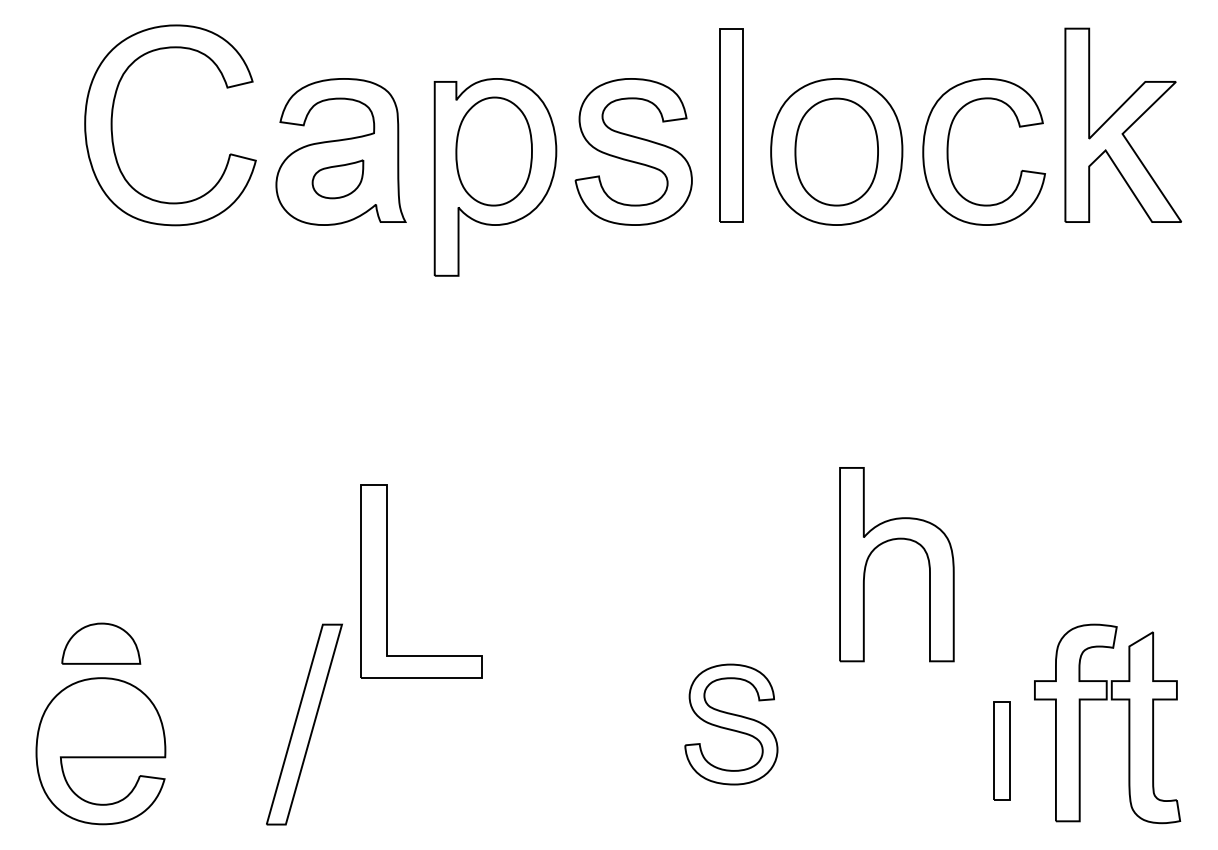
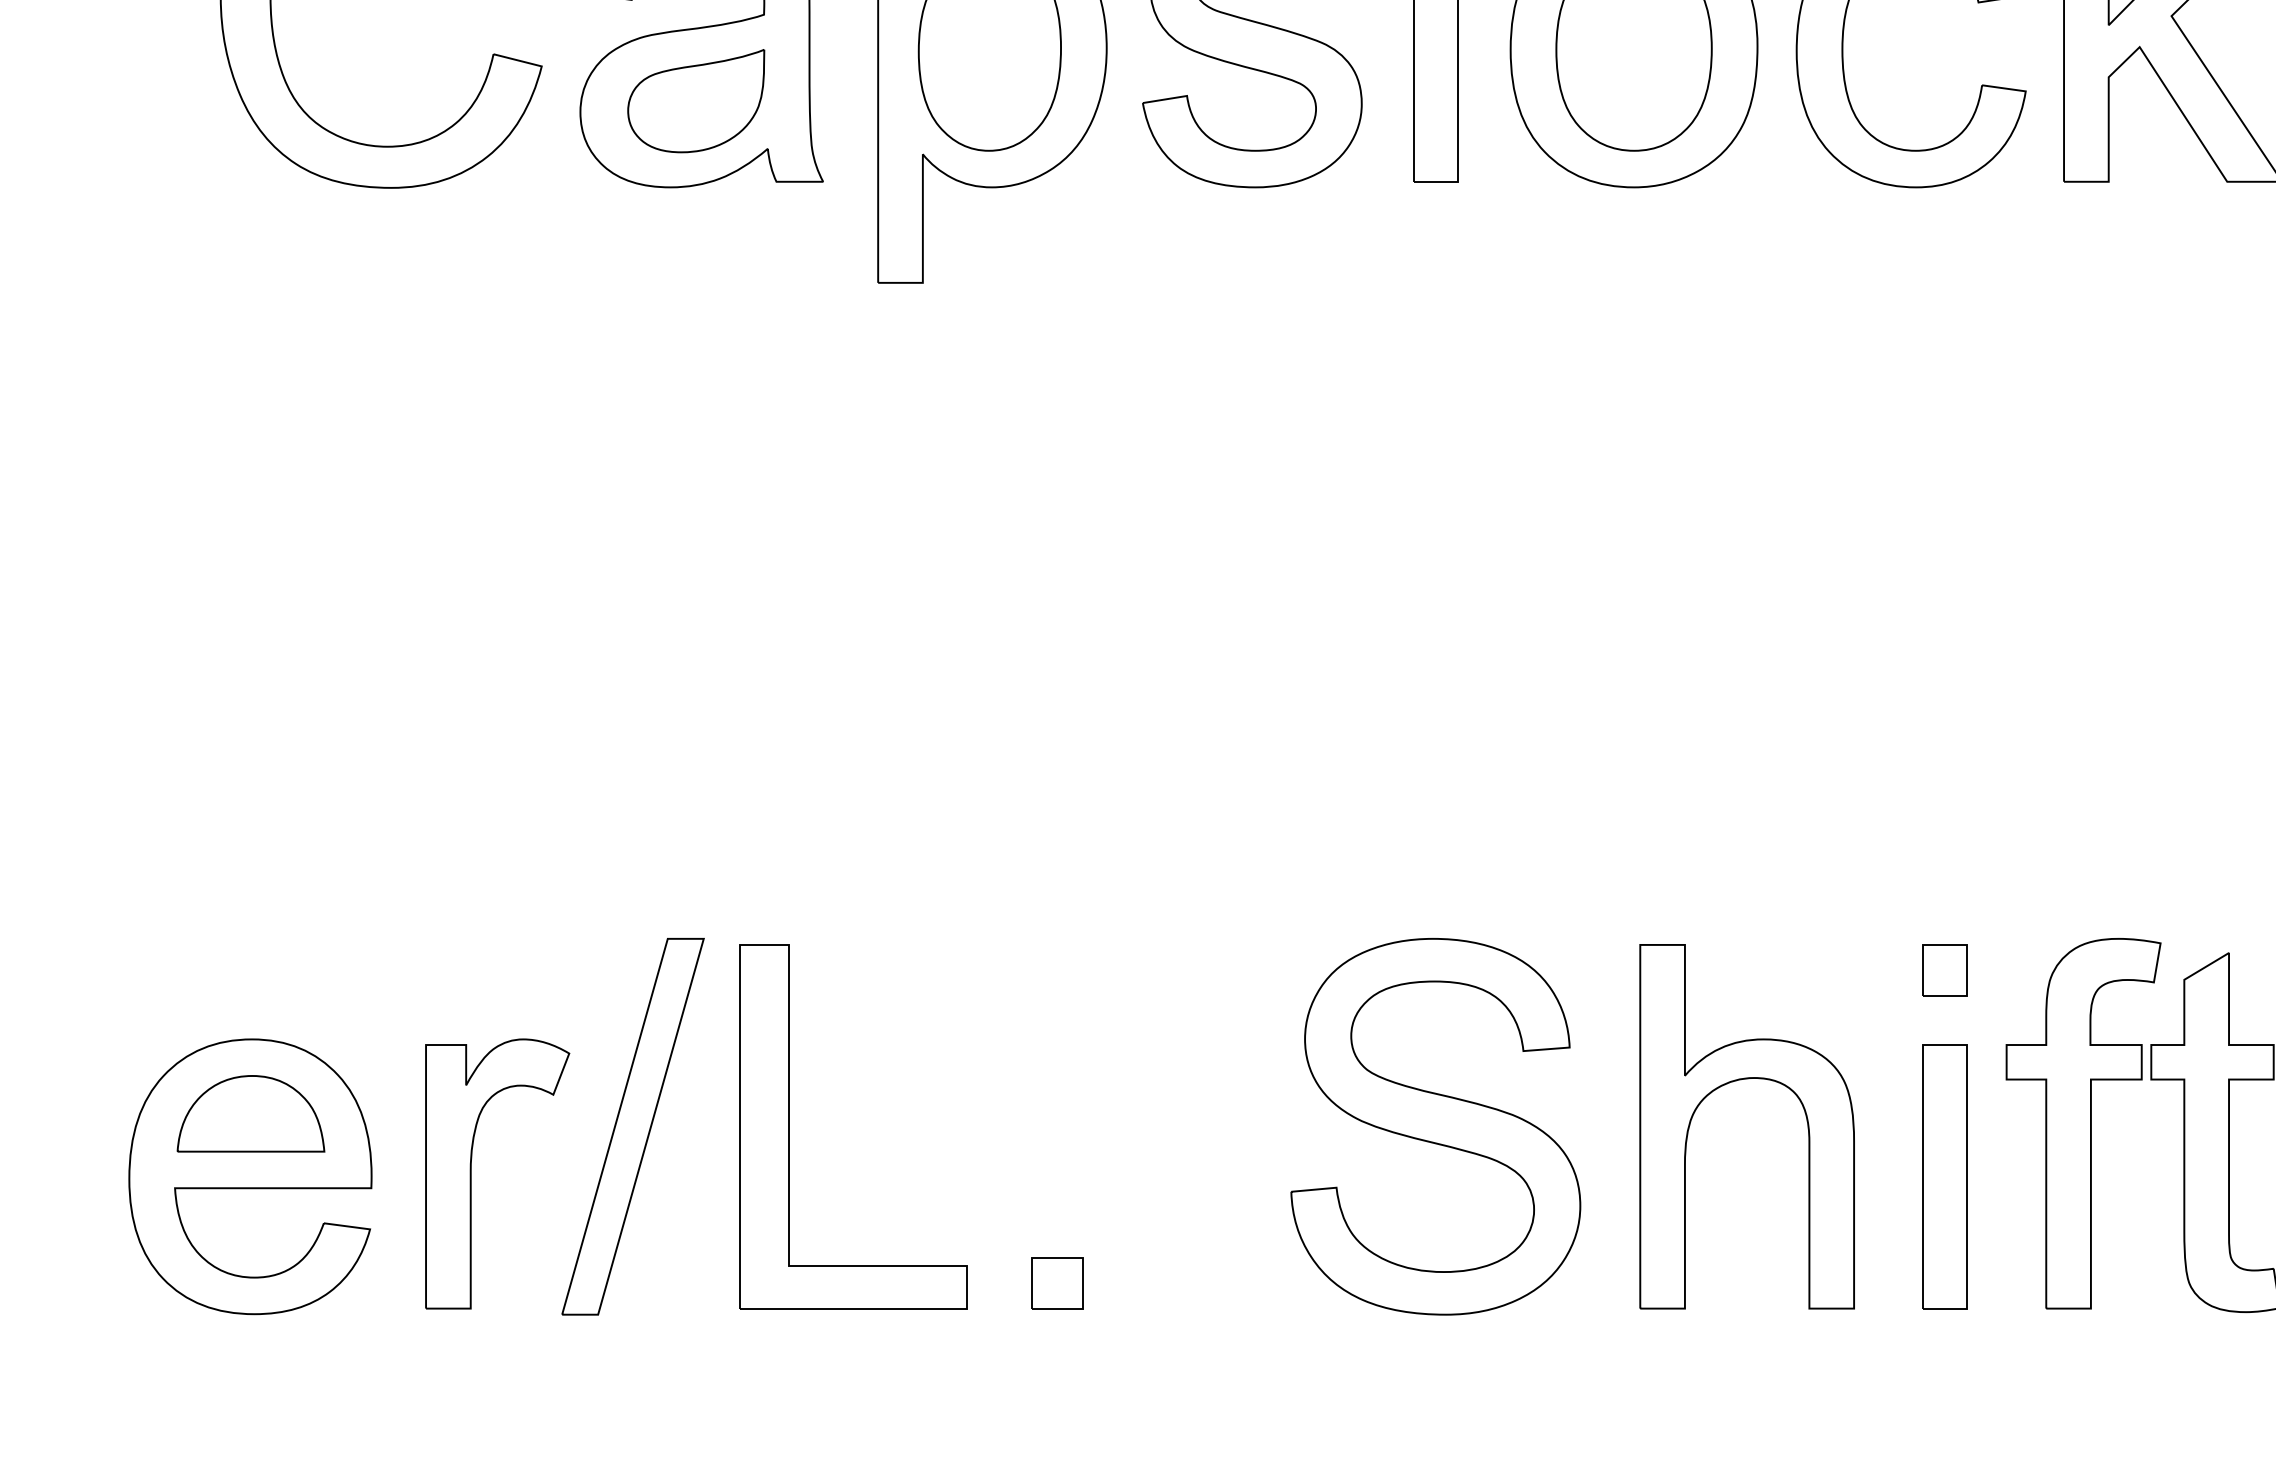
part: (337, 179) -> (695, 101), size x1.43
part: (889, 541) -> (1733, 1083), moved
part: (387, 581) -> (789, 1126), moved
part: (1001, 641) -> (1943, 970), added
part: (101, 643) -> (251, 1113), moved
part: (731, 724) -> (1436, 1126), size x1.67
part: (218, 749) -> (471, 1173), added
part: (1001, 750) -> (1943, 1175), size x1.43
part: (530, 807) -> (1058, 1282), added

